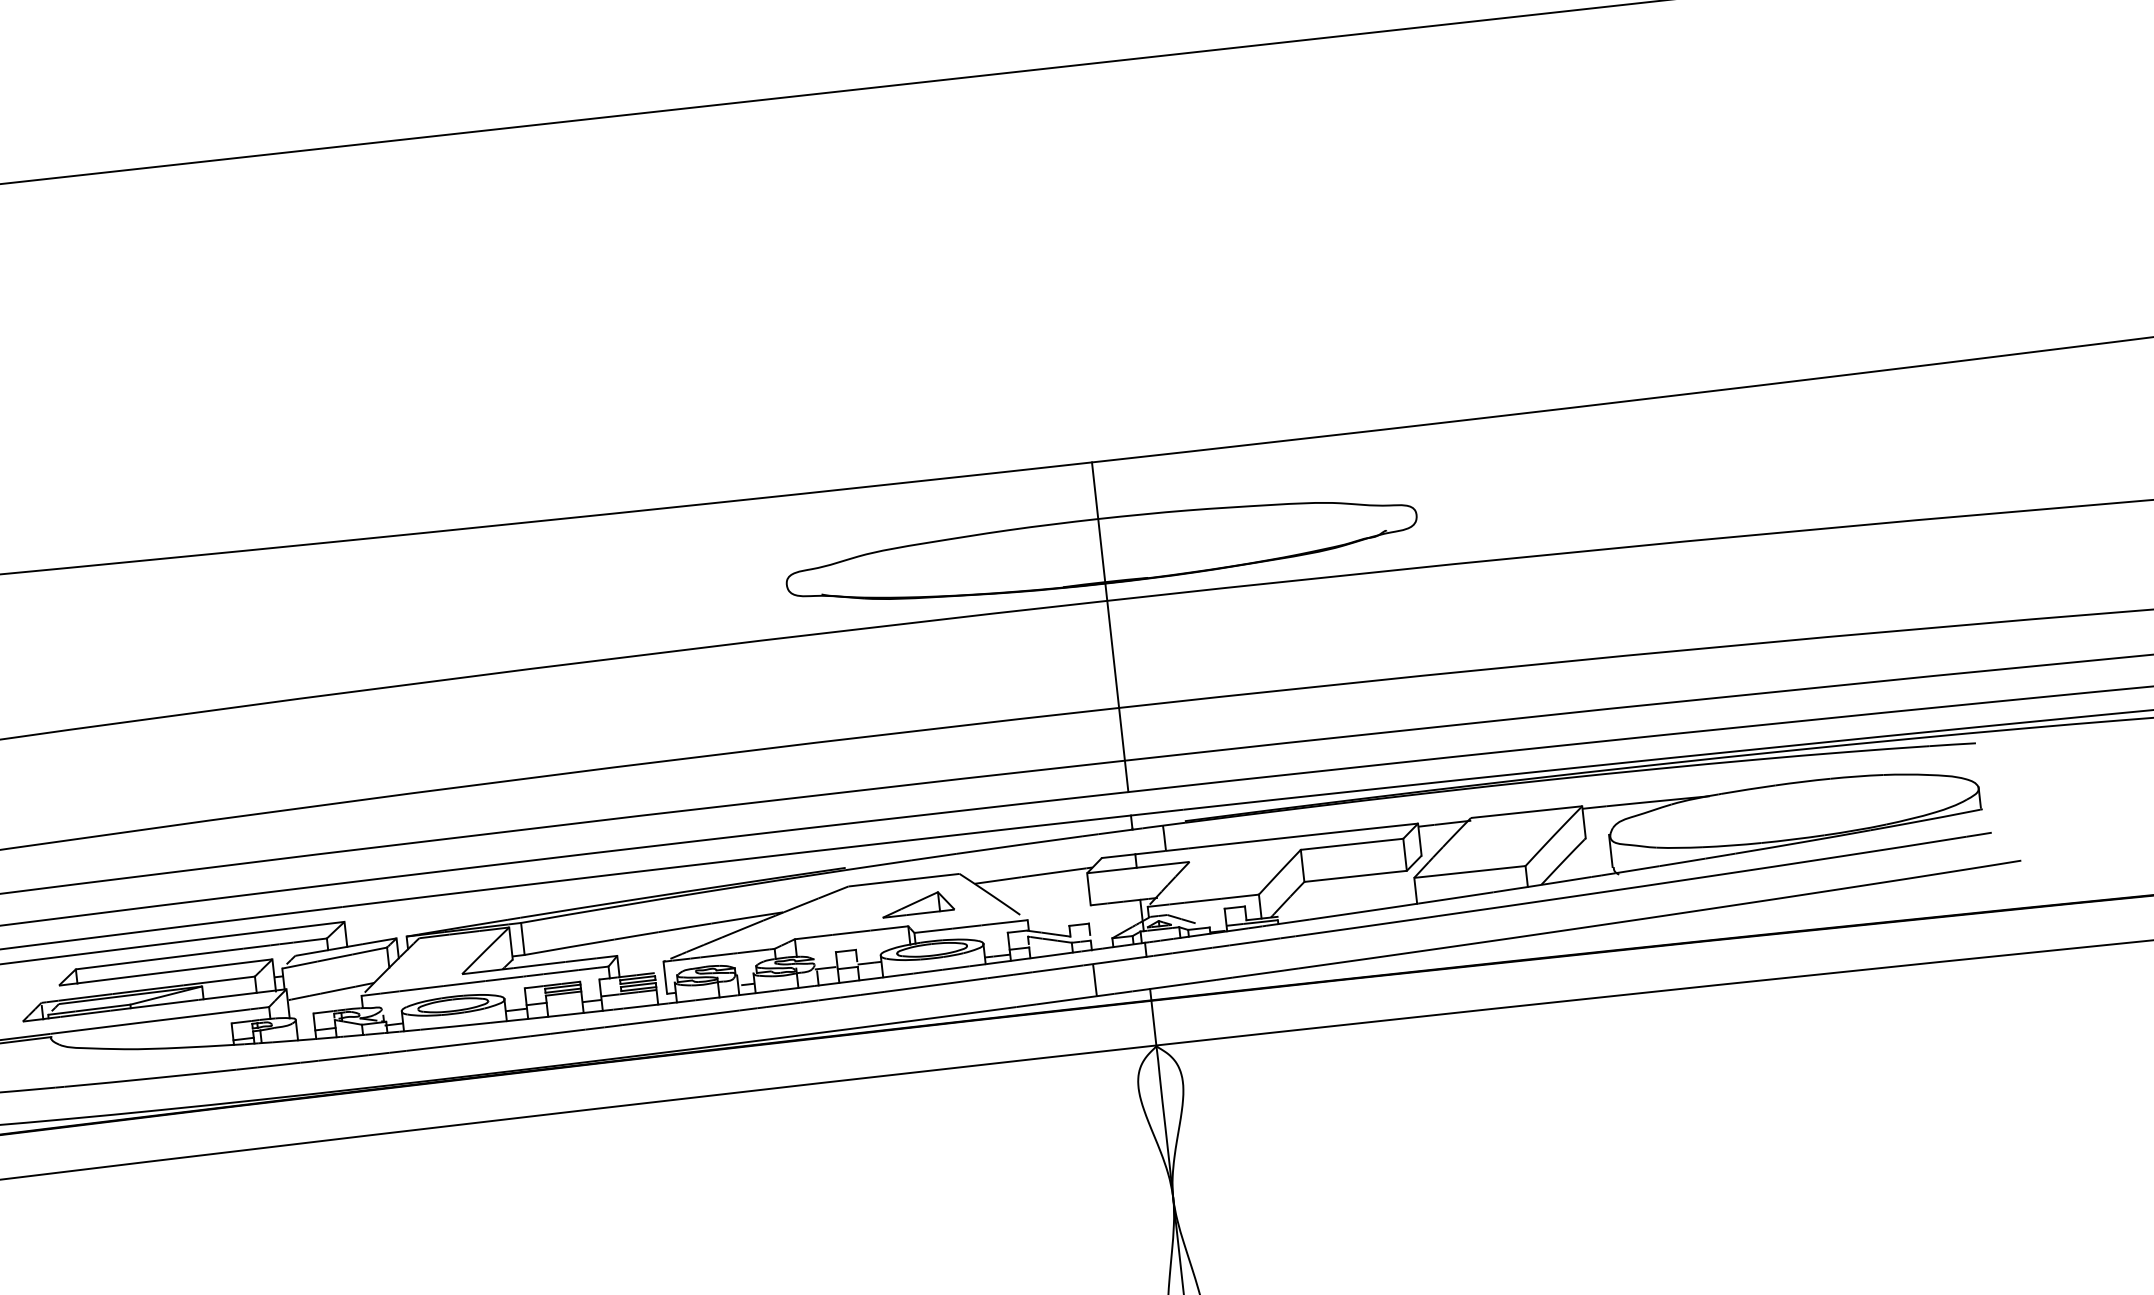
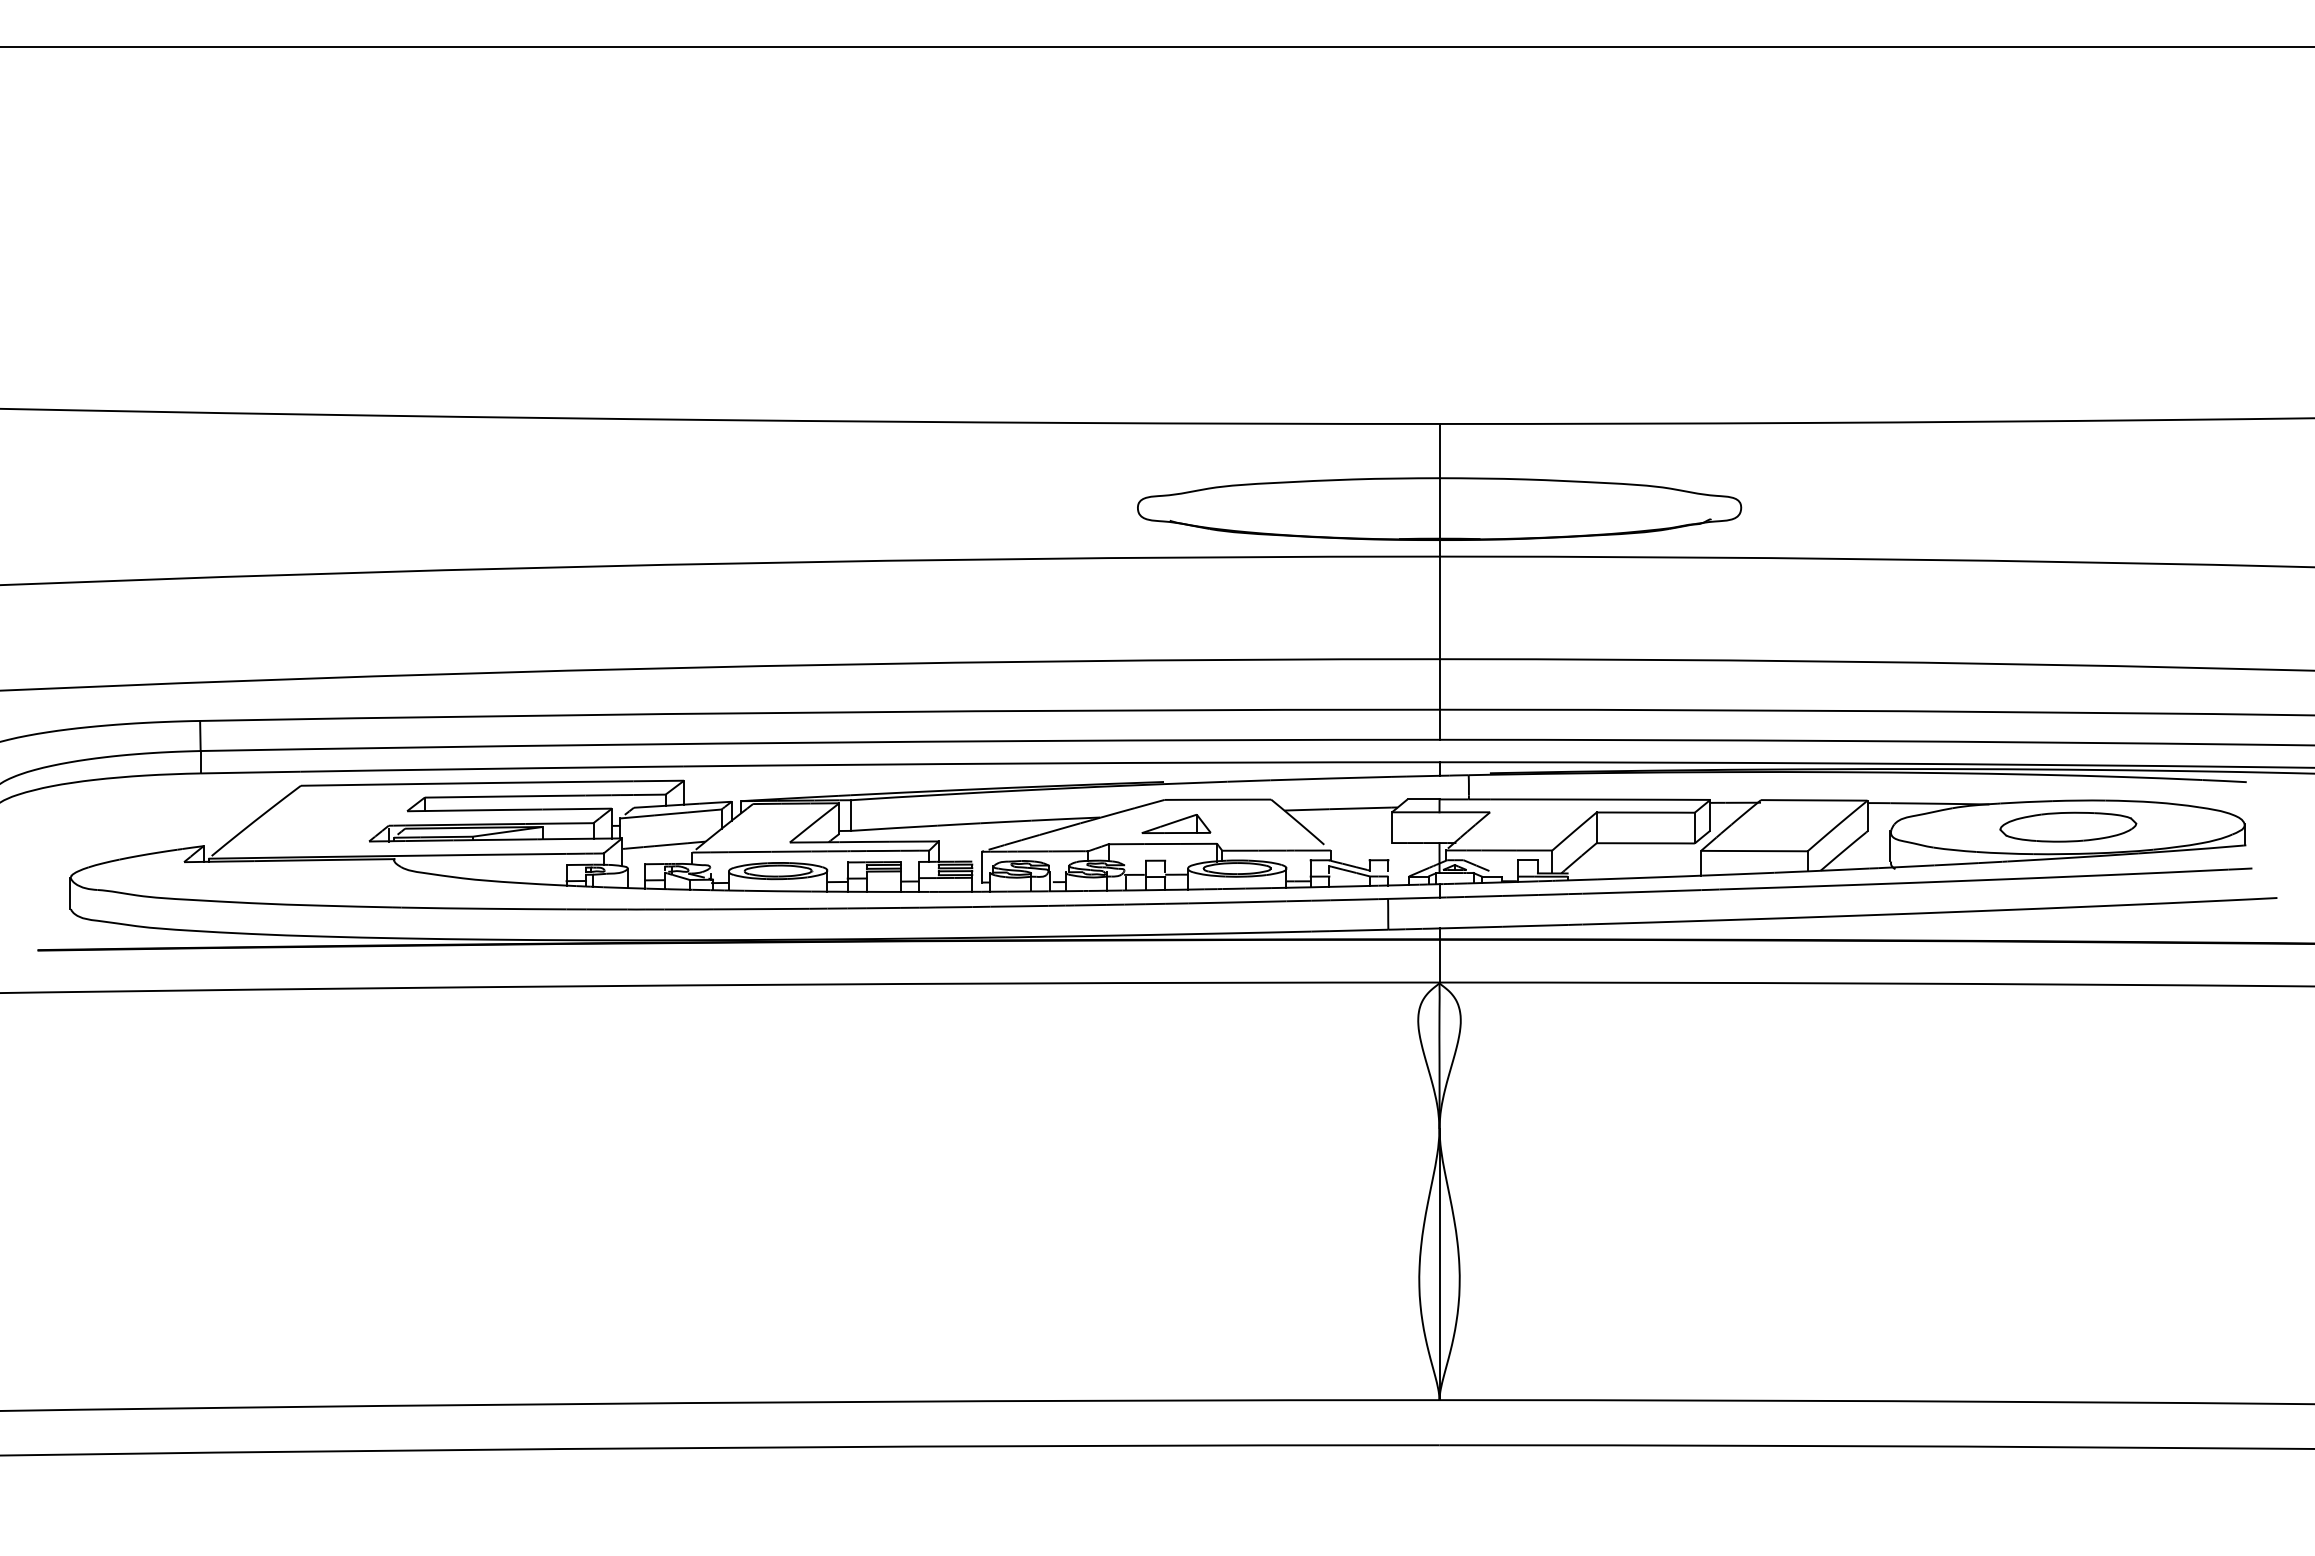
part: (1794, 810) -> (2068, 826), added
part: (917, 903) -> (1176, 823), moved

